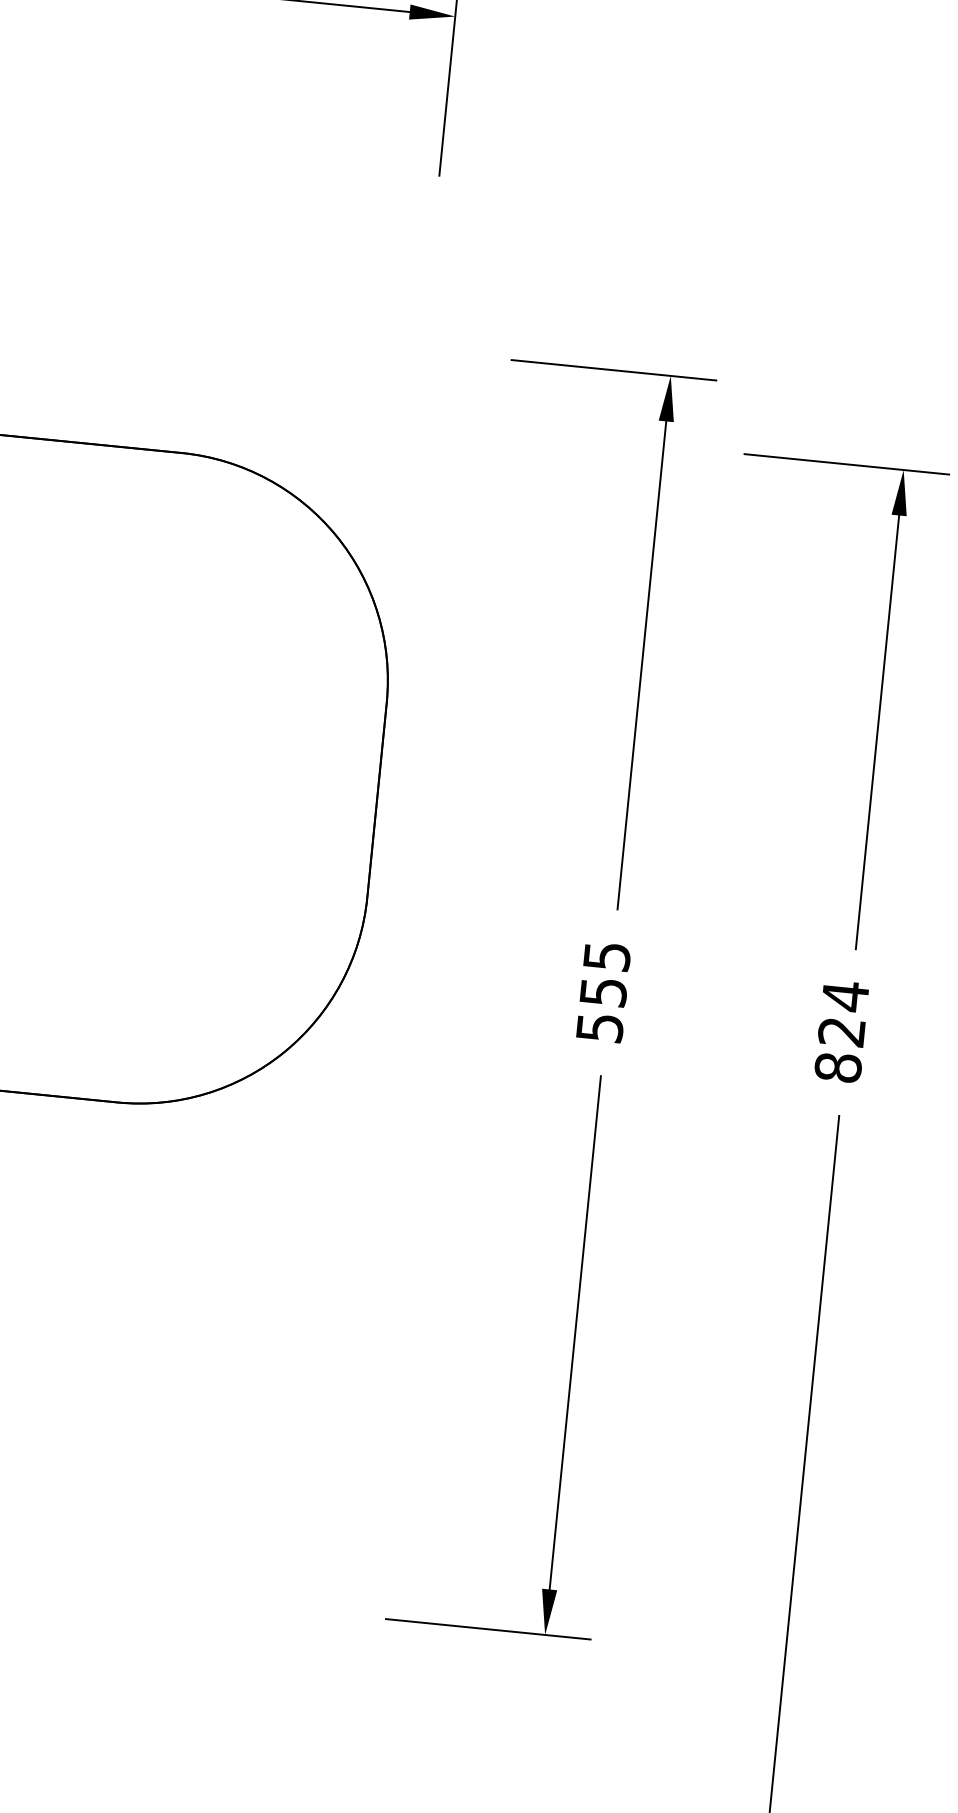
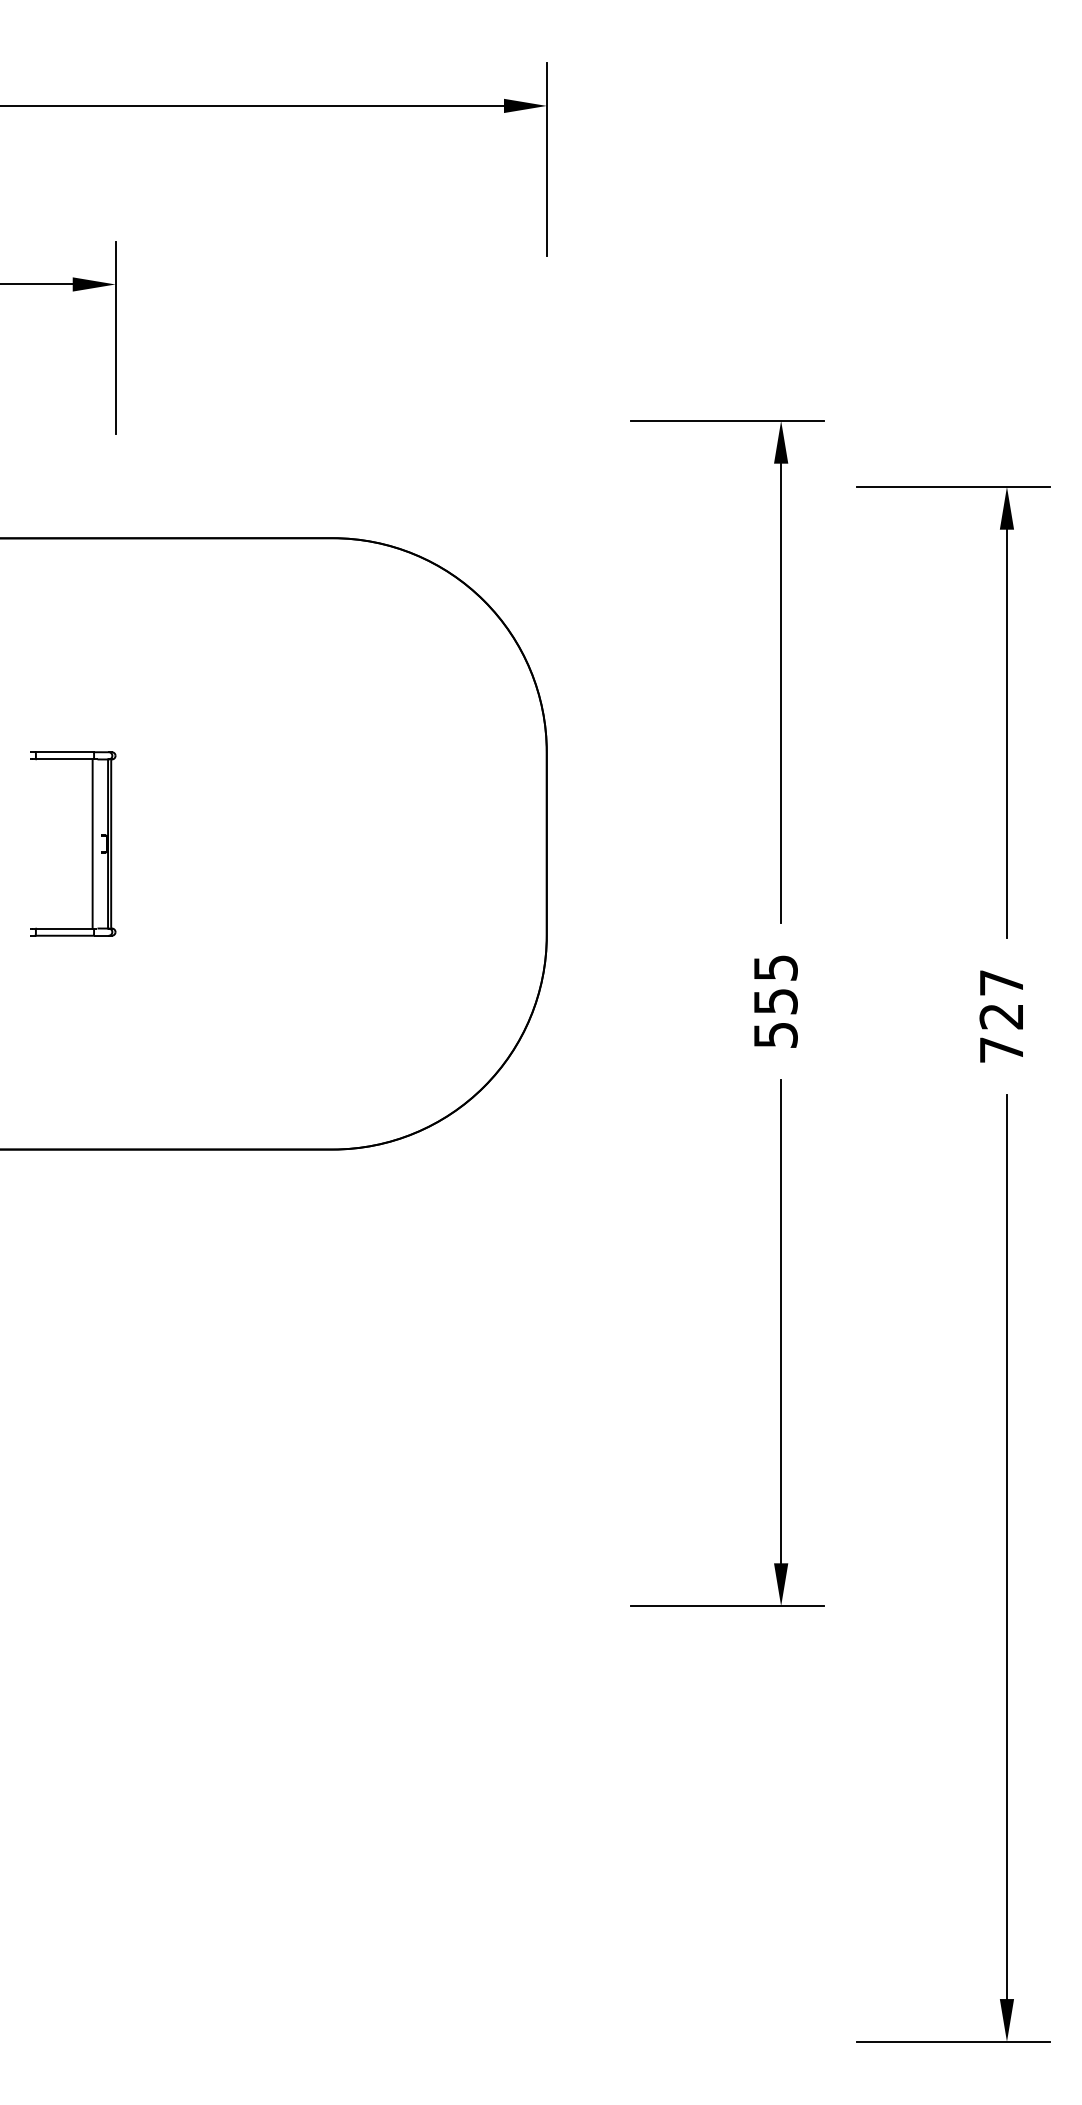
text: (841, 1032) -> (1001, 1016), 824 -> 727

